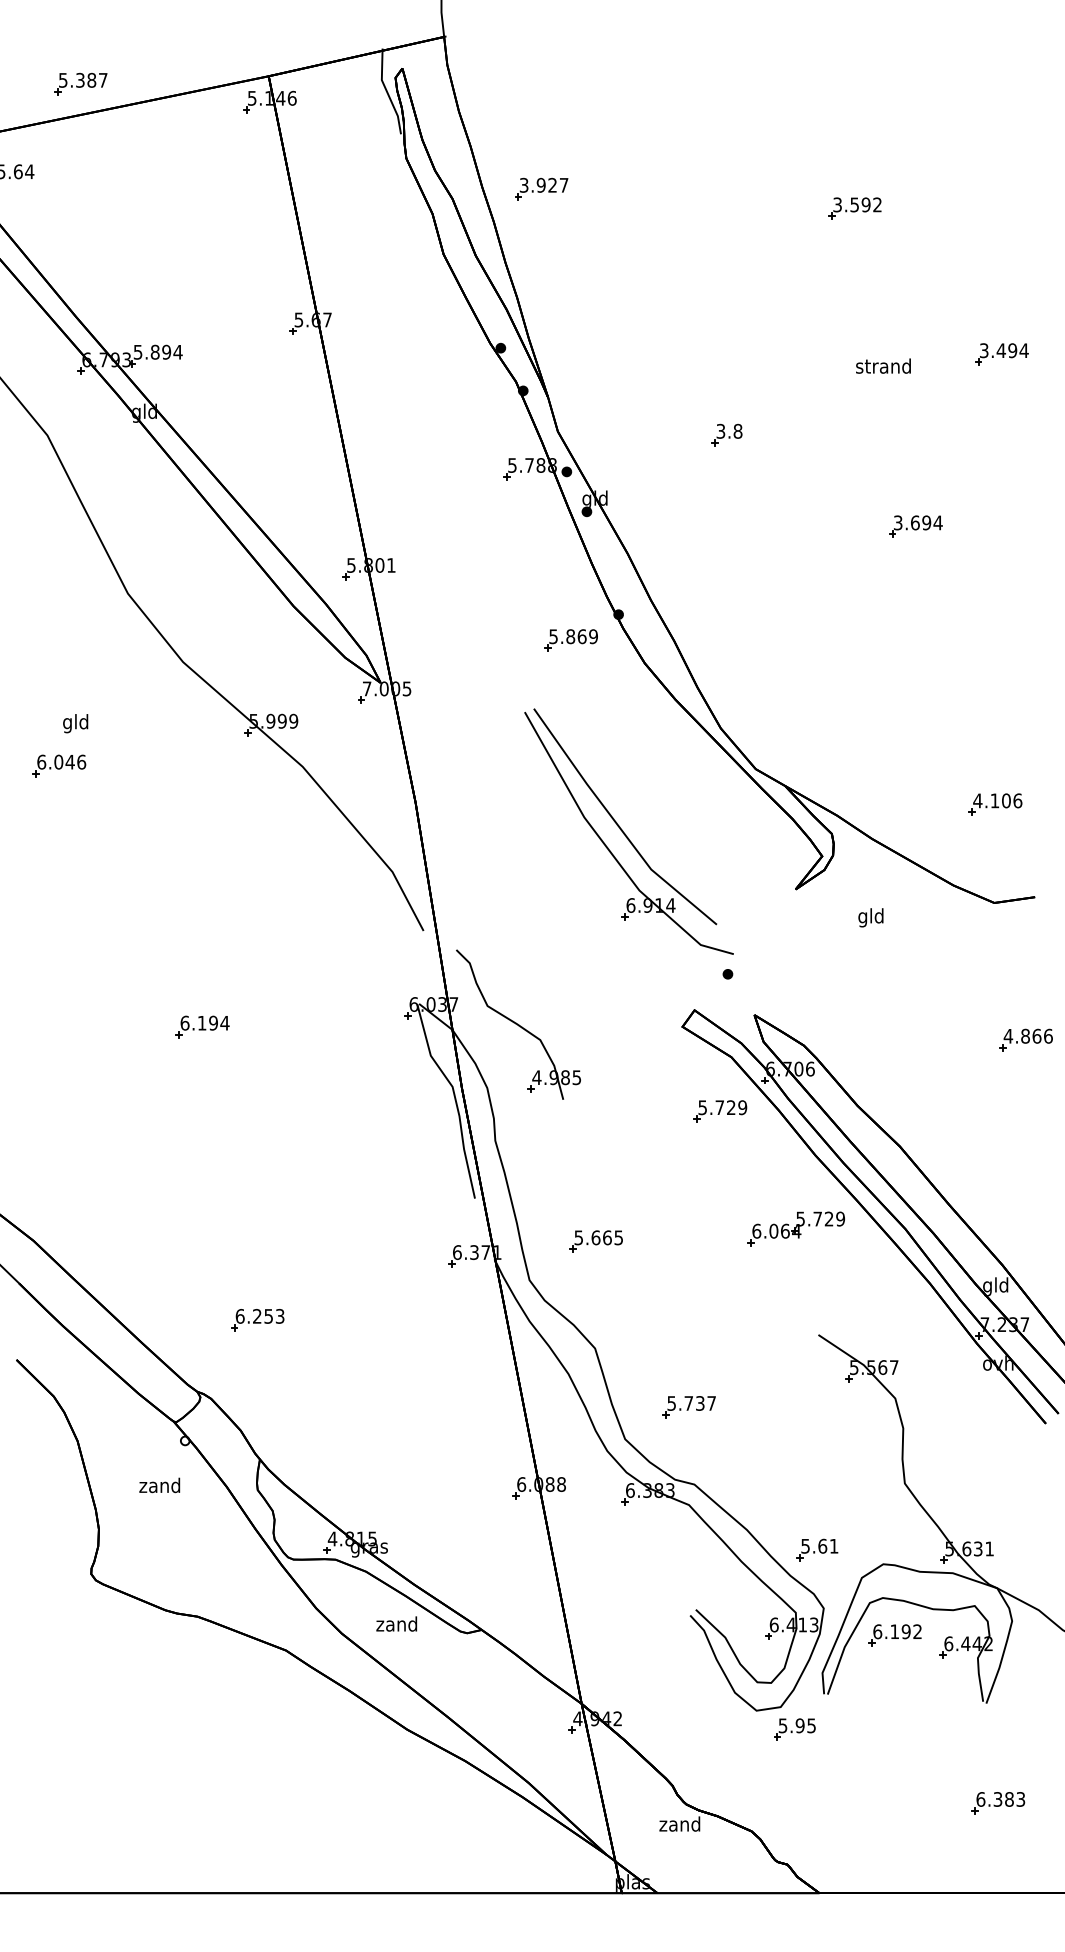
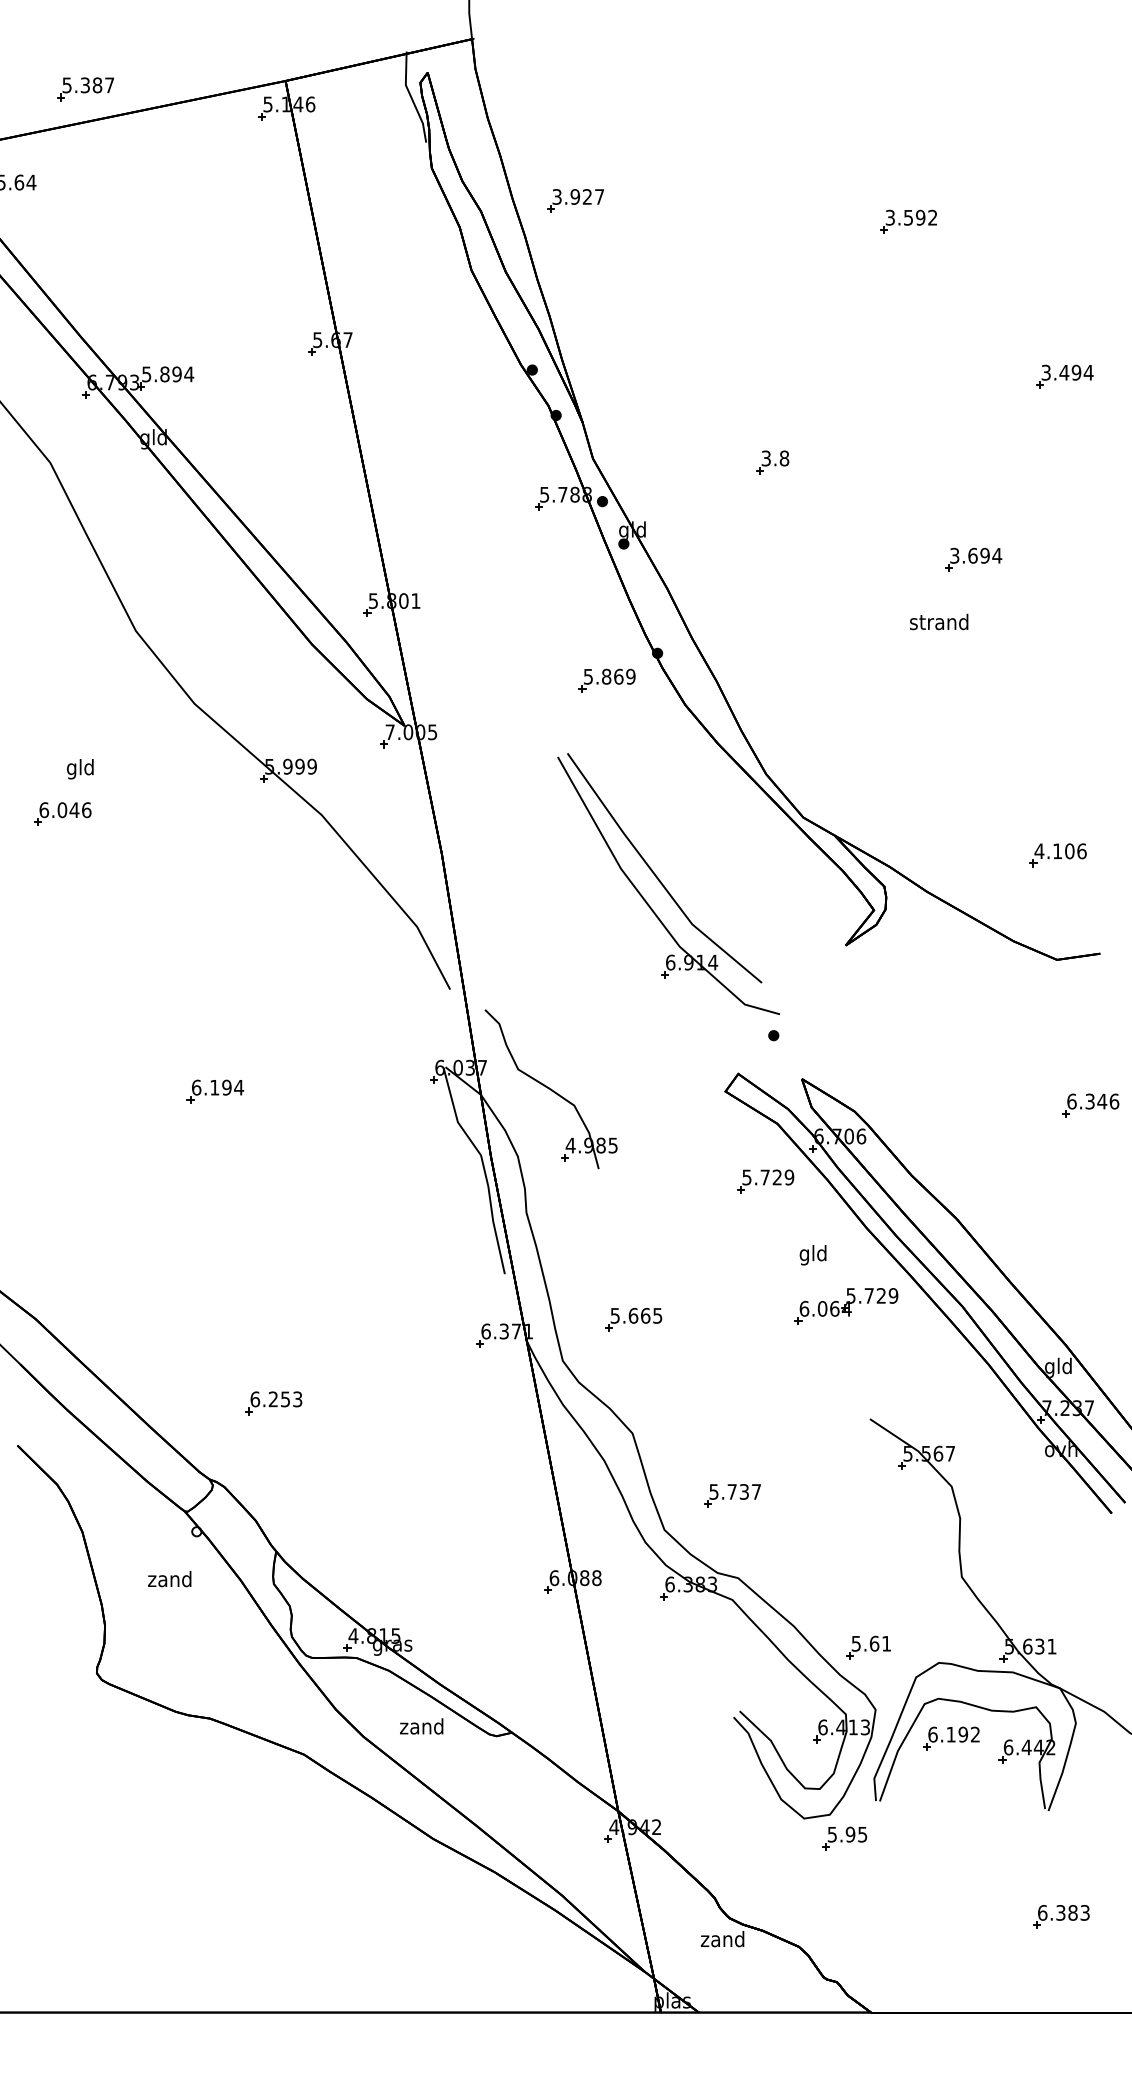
text: (883, 365) -> (939, 621), moved
text: (870, 917) -> (812, 1254), moved
text: (1022, 1035) -> (1086, 1100), 4.866 -> 6.346

